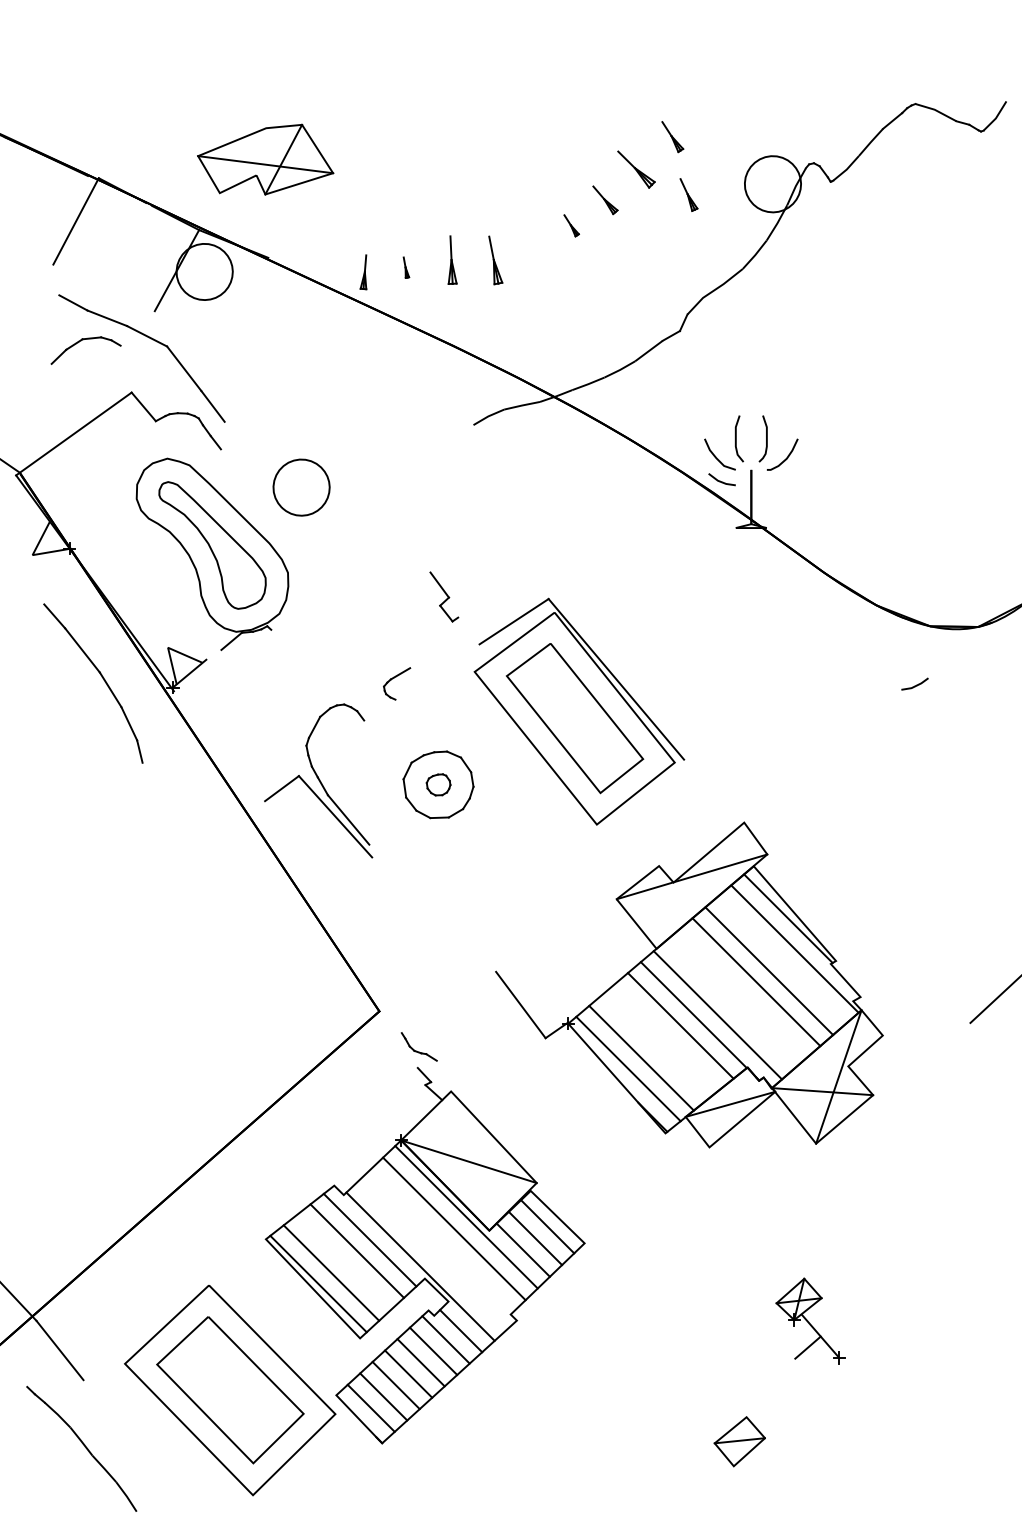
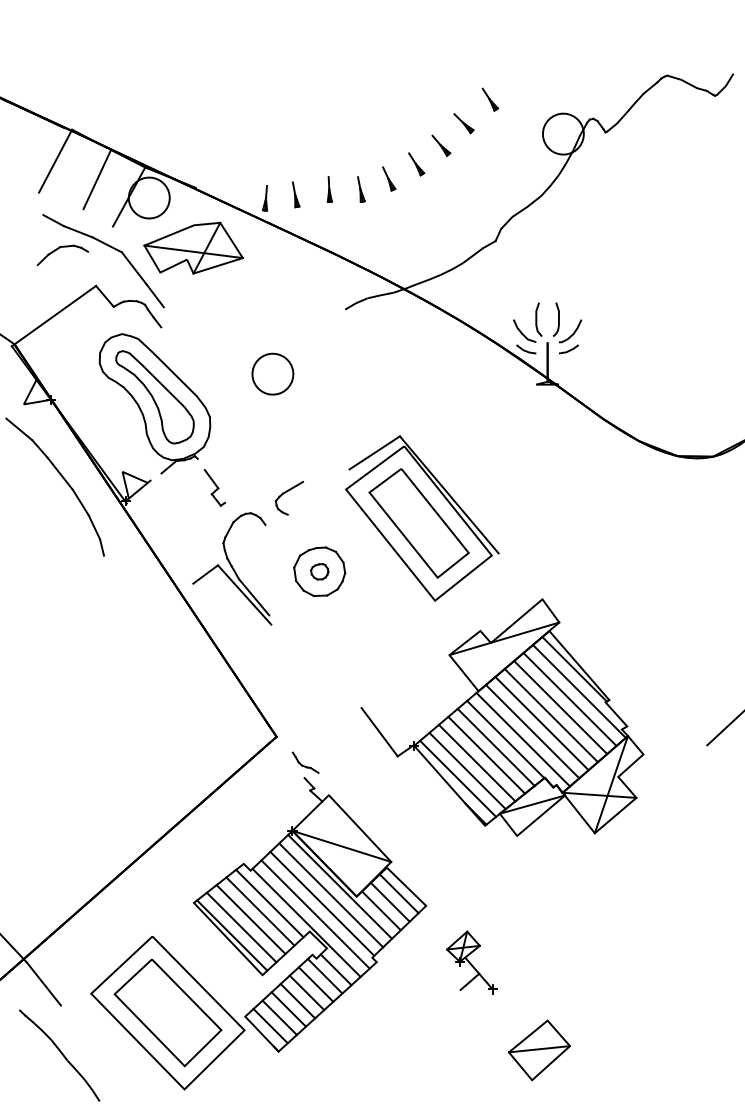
part: (265, 158) -> (193, 247), moved
part: (635, 169) -> (463, 123), size x0.71
part: (689, 194) -> (389, 178), moved
part: (571, 225) -> (416, 164), size x1.43
line: (133, 246) -> (97, 179), added
part: (451, 260) -> (329, 189), size x0.71
part: (495, 260) -> (361, 189), size x0.71
part: (406, 267) -> (296, 194), size x1.67
part: (301, 486) -> (272, 373), moved
line: (26, 589) -> (19, 429), added
part: (443, 596) -> (214, 487), moved
part: (397, 682) -> (289, 497), size x1.43
line: (915, 684) -> (569, 349), moved
line: (781, 960) -> (569, 699), added
line: (742, 993) -> (541, 723), added
line: (730, 1004) -> (532, 731), added
line: (667, 1035) -> (486, 754), added
line: (653, 1046) -> (476, 762), added
line: (442, 1240) -> (322, 903), added
line: (432, 1255) -> (315, 914), added
line: (343, 1262) -> (250, 919), added
part: (810, 1321) -> (471, 962), moved
part: (738, 1441) -> (538, 1050), size x1.67

